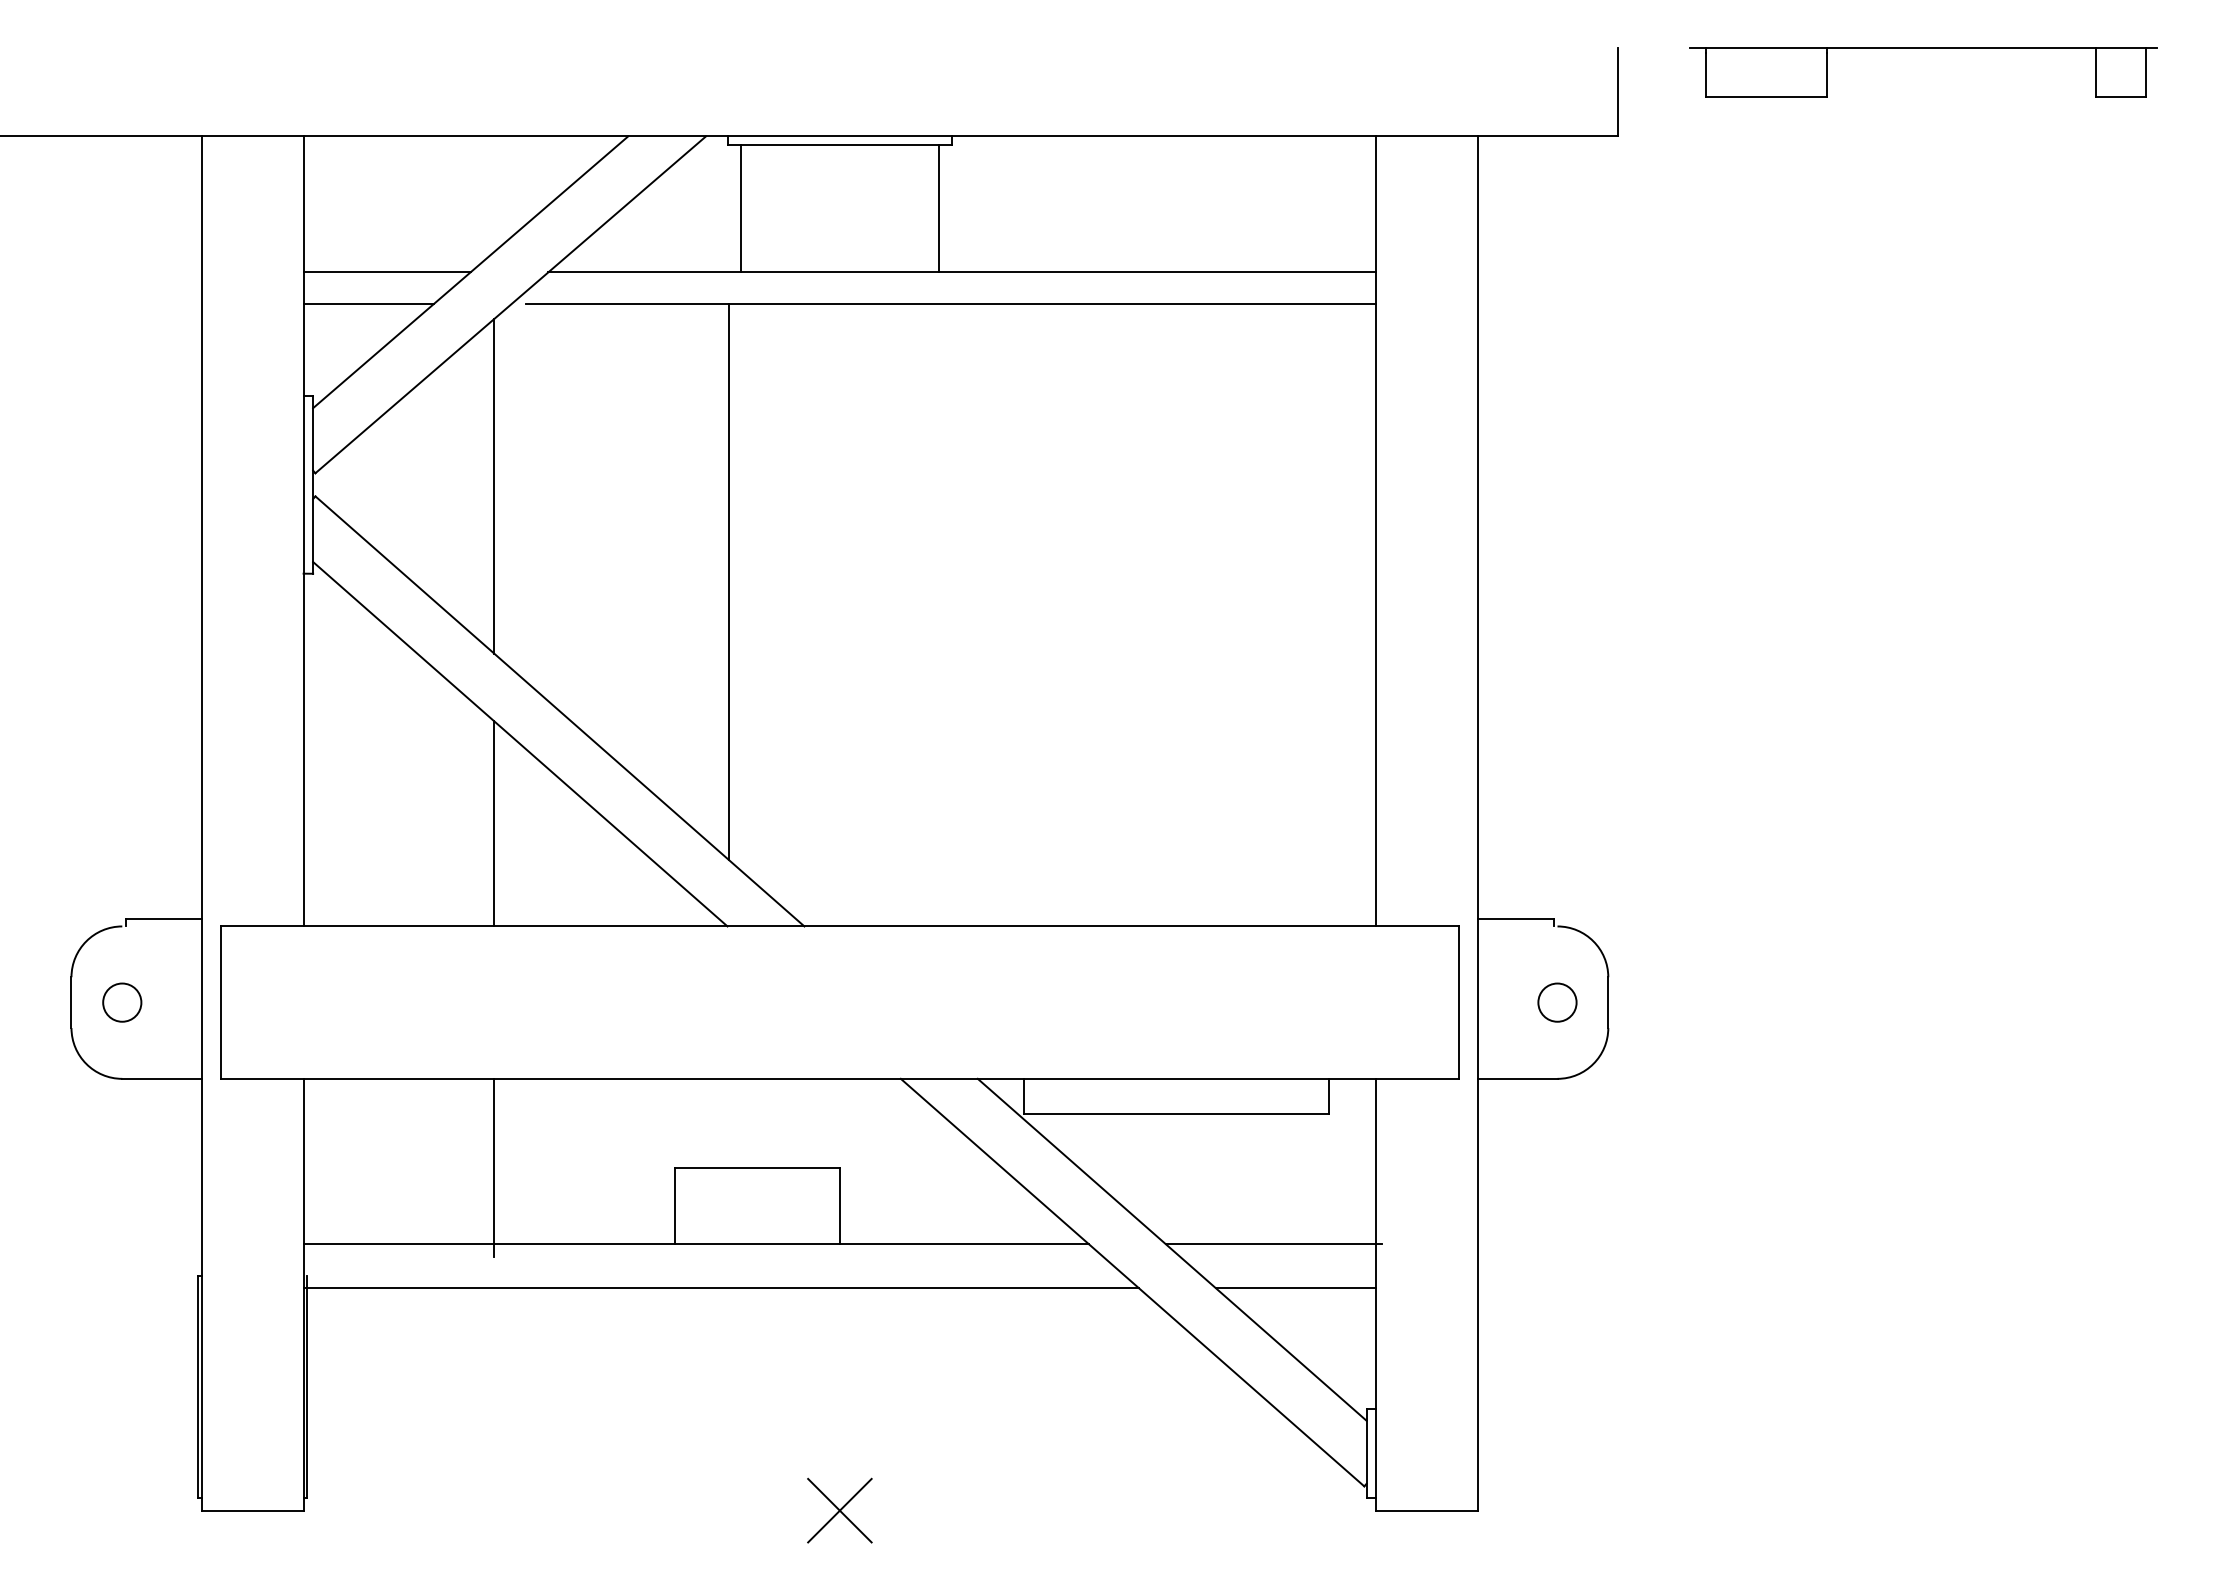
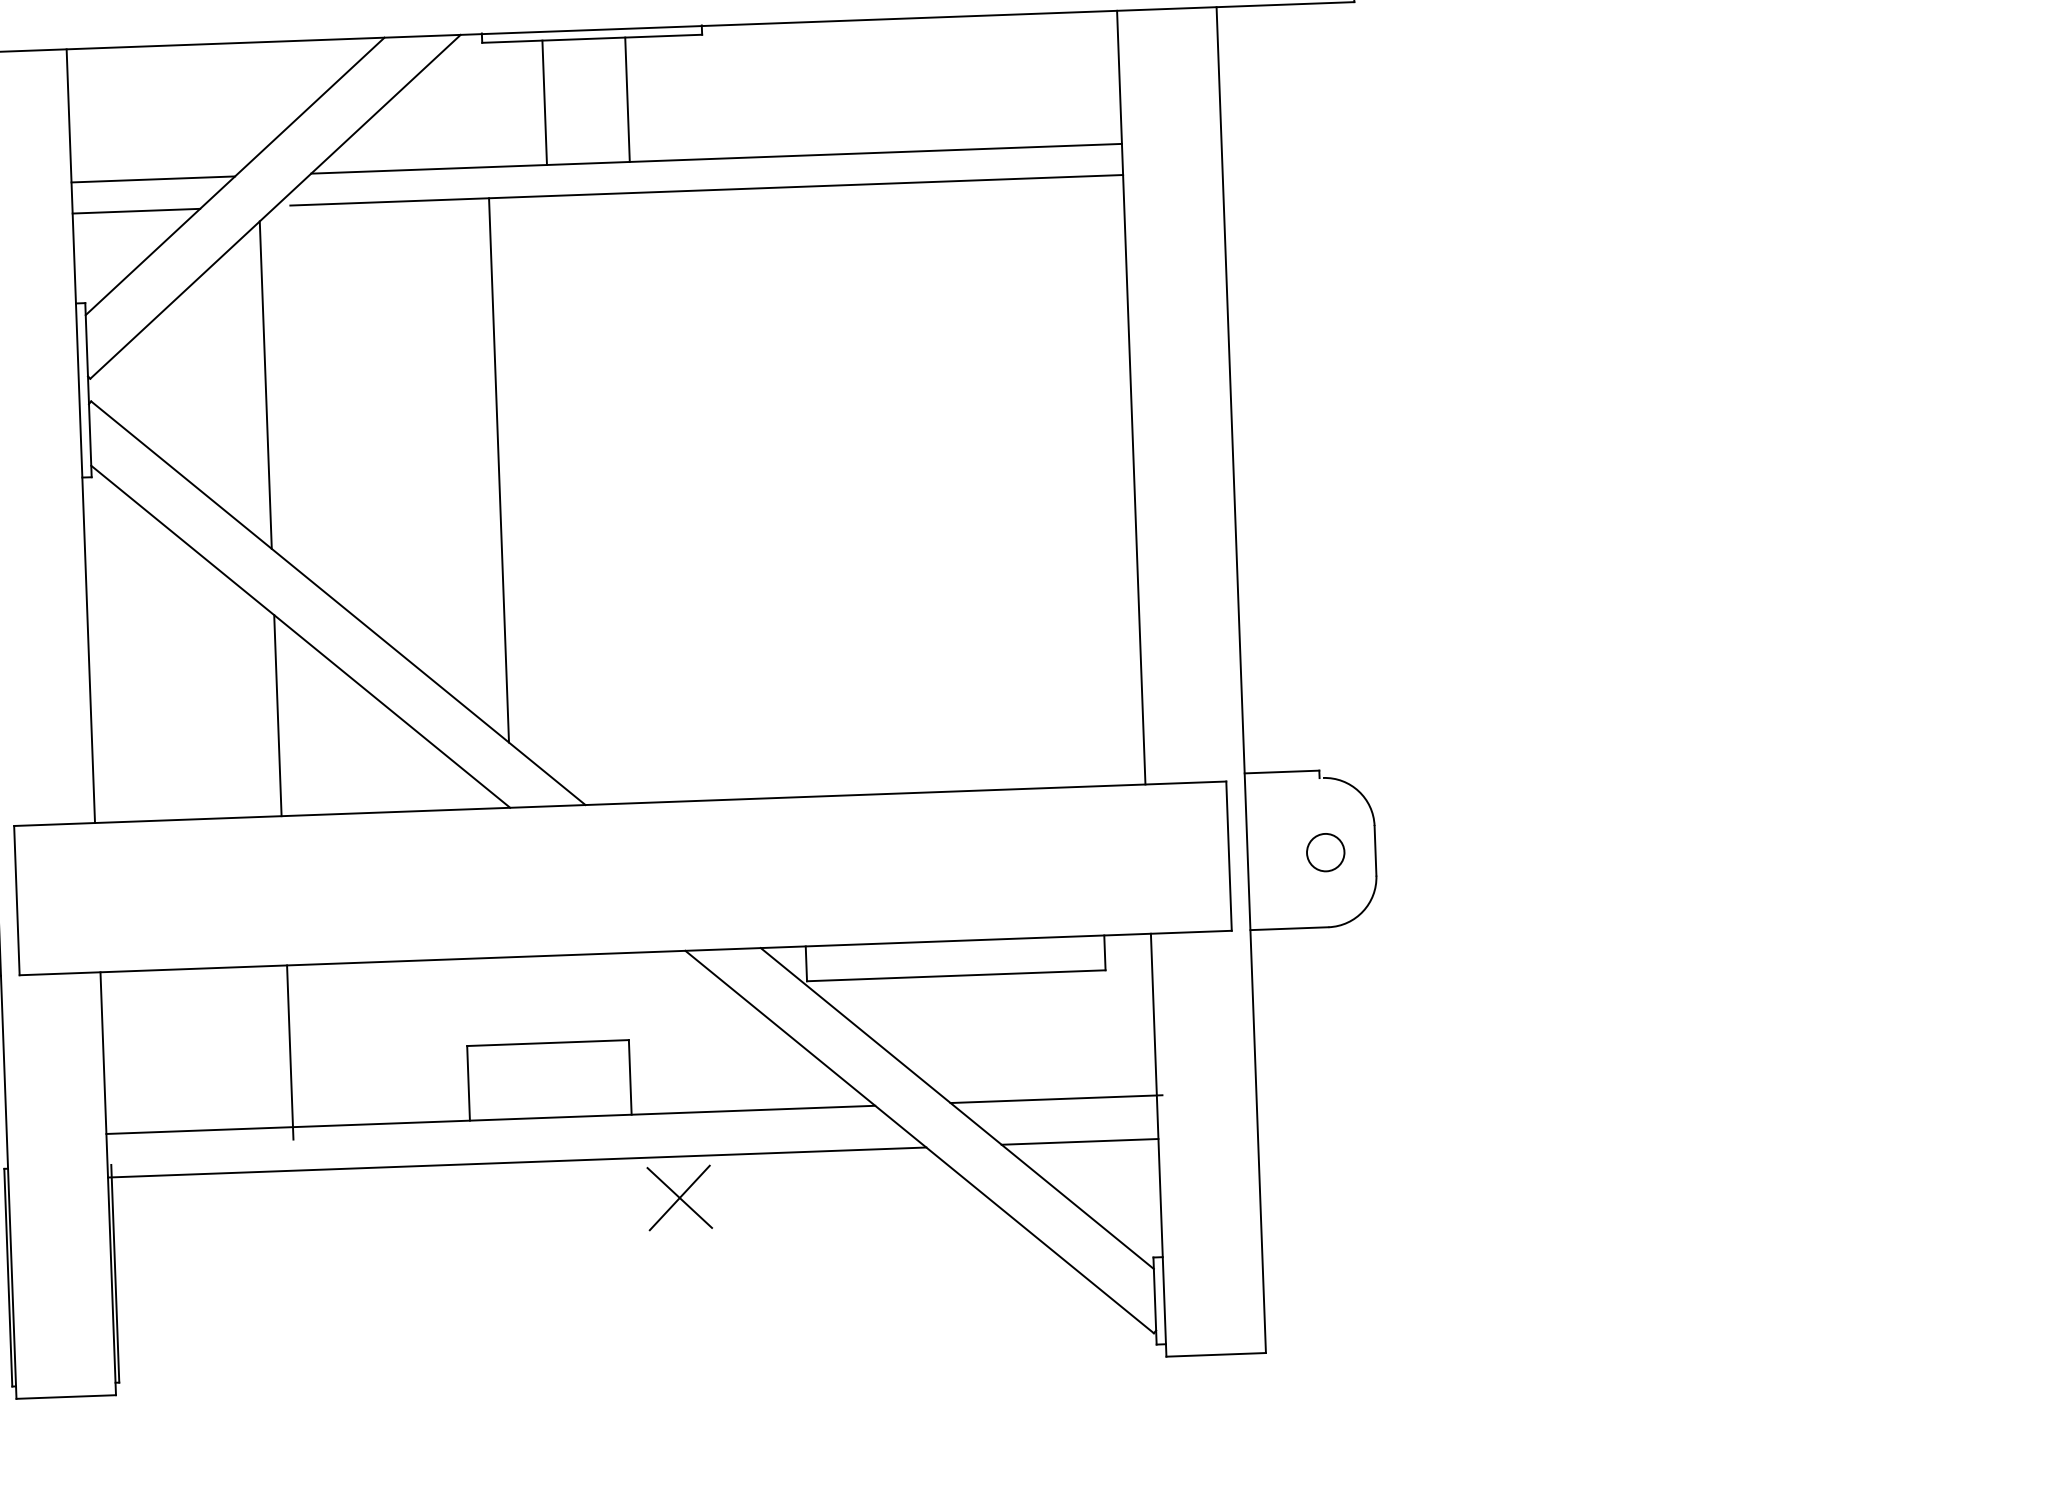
line: (741, 208) -> (545, 102), moved
line: (938, 208) -> (627, 99), moved
part: (839, 1510) -> (679, 1197), moved

